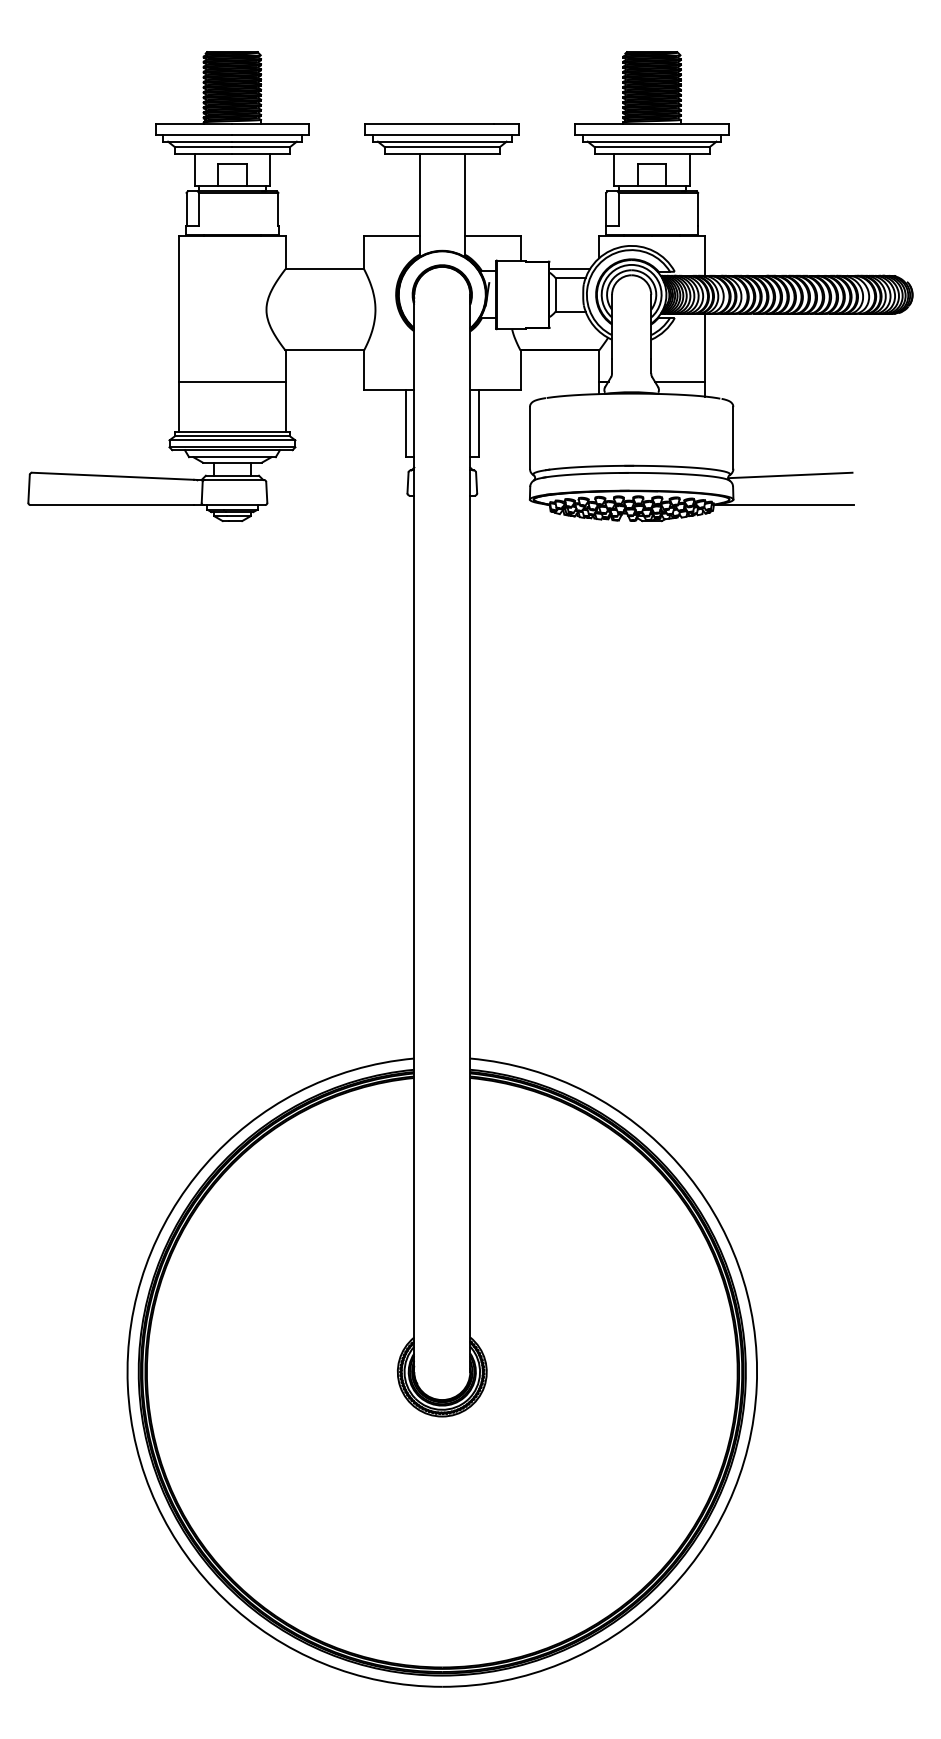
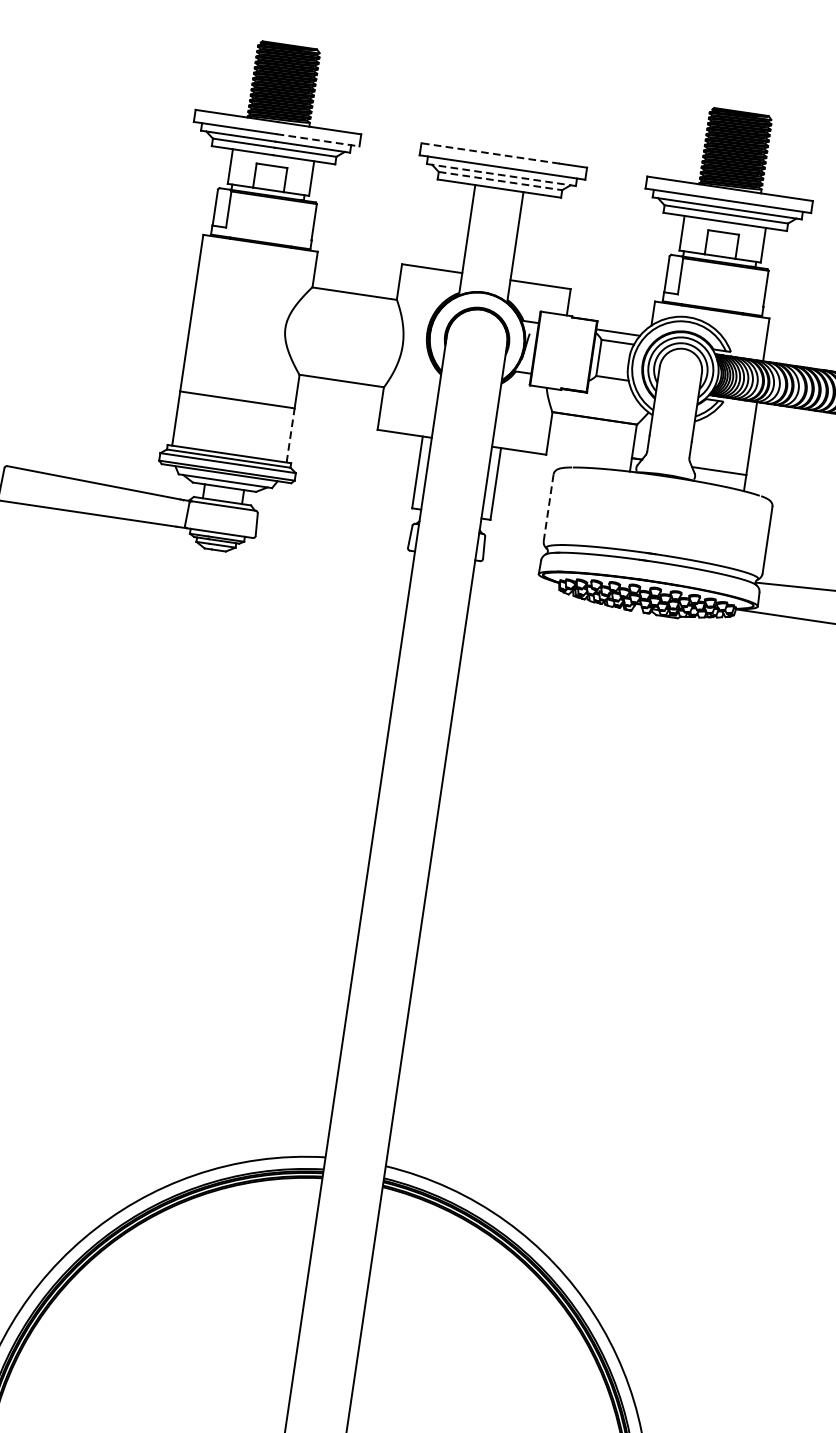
line: (429, 123) -> (490, 153), solid -> dashed
line: (271, 134) -> (318, 140), solid -> dashed
line: (442, 141) -> (501, 174), solid -> dashed
line: (442, 147) -> (500, 181), solid -> dashed
line: (285, 406) -> (290, 435), solid -> dashed
line: (529, 437) -> (548, 507), solid -> dashed

